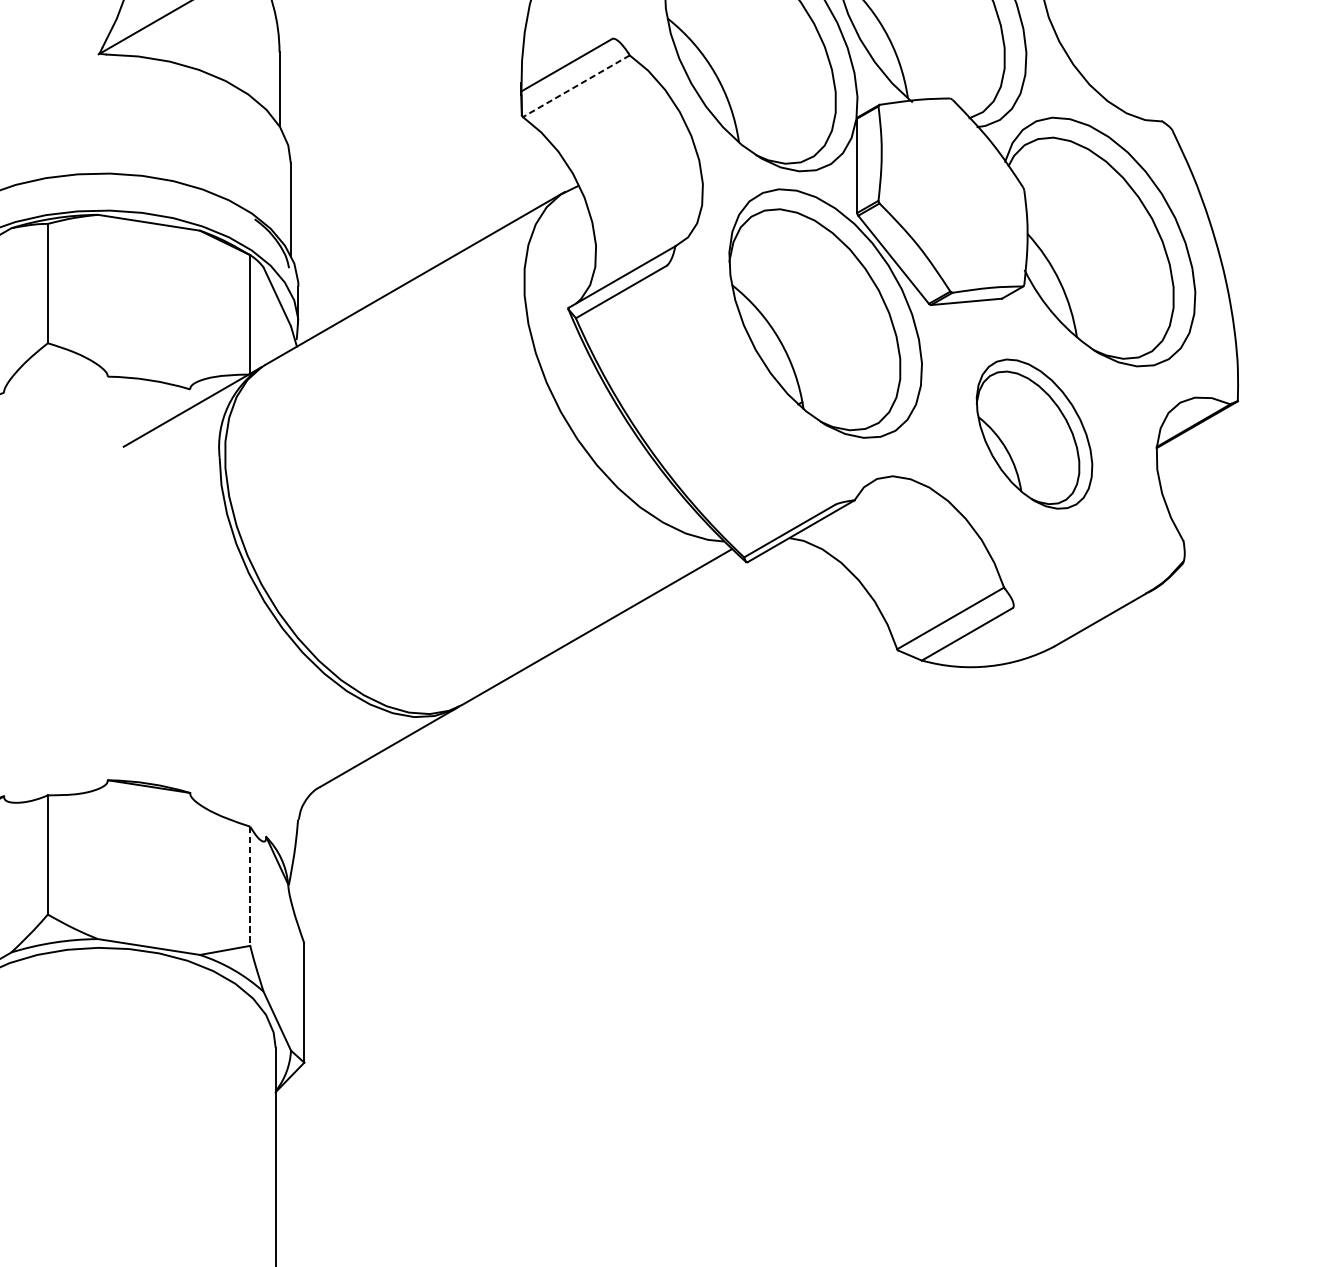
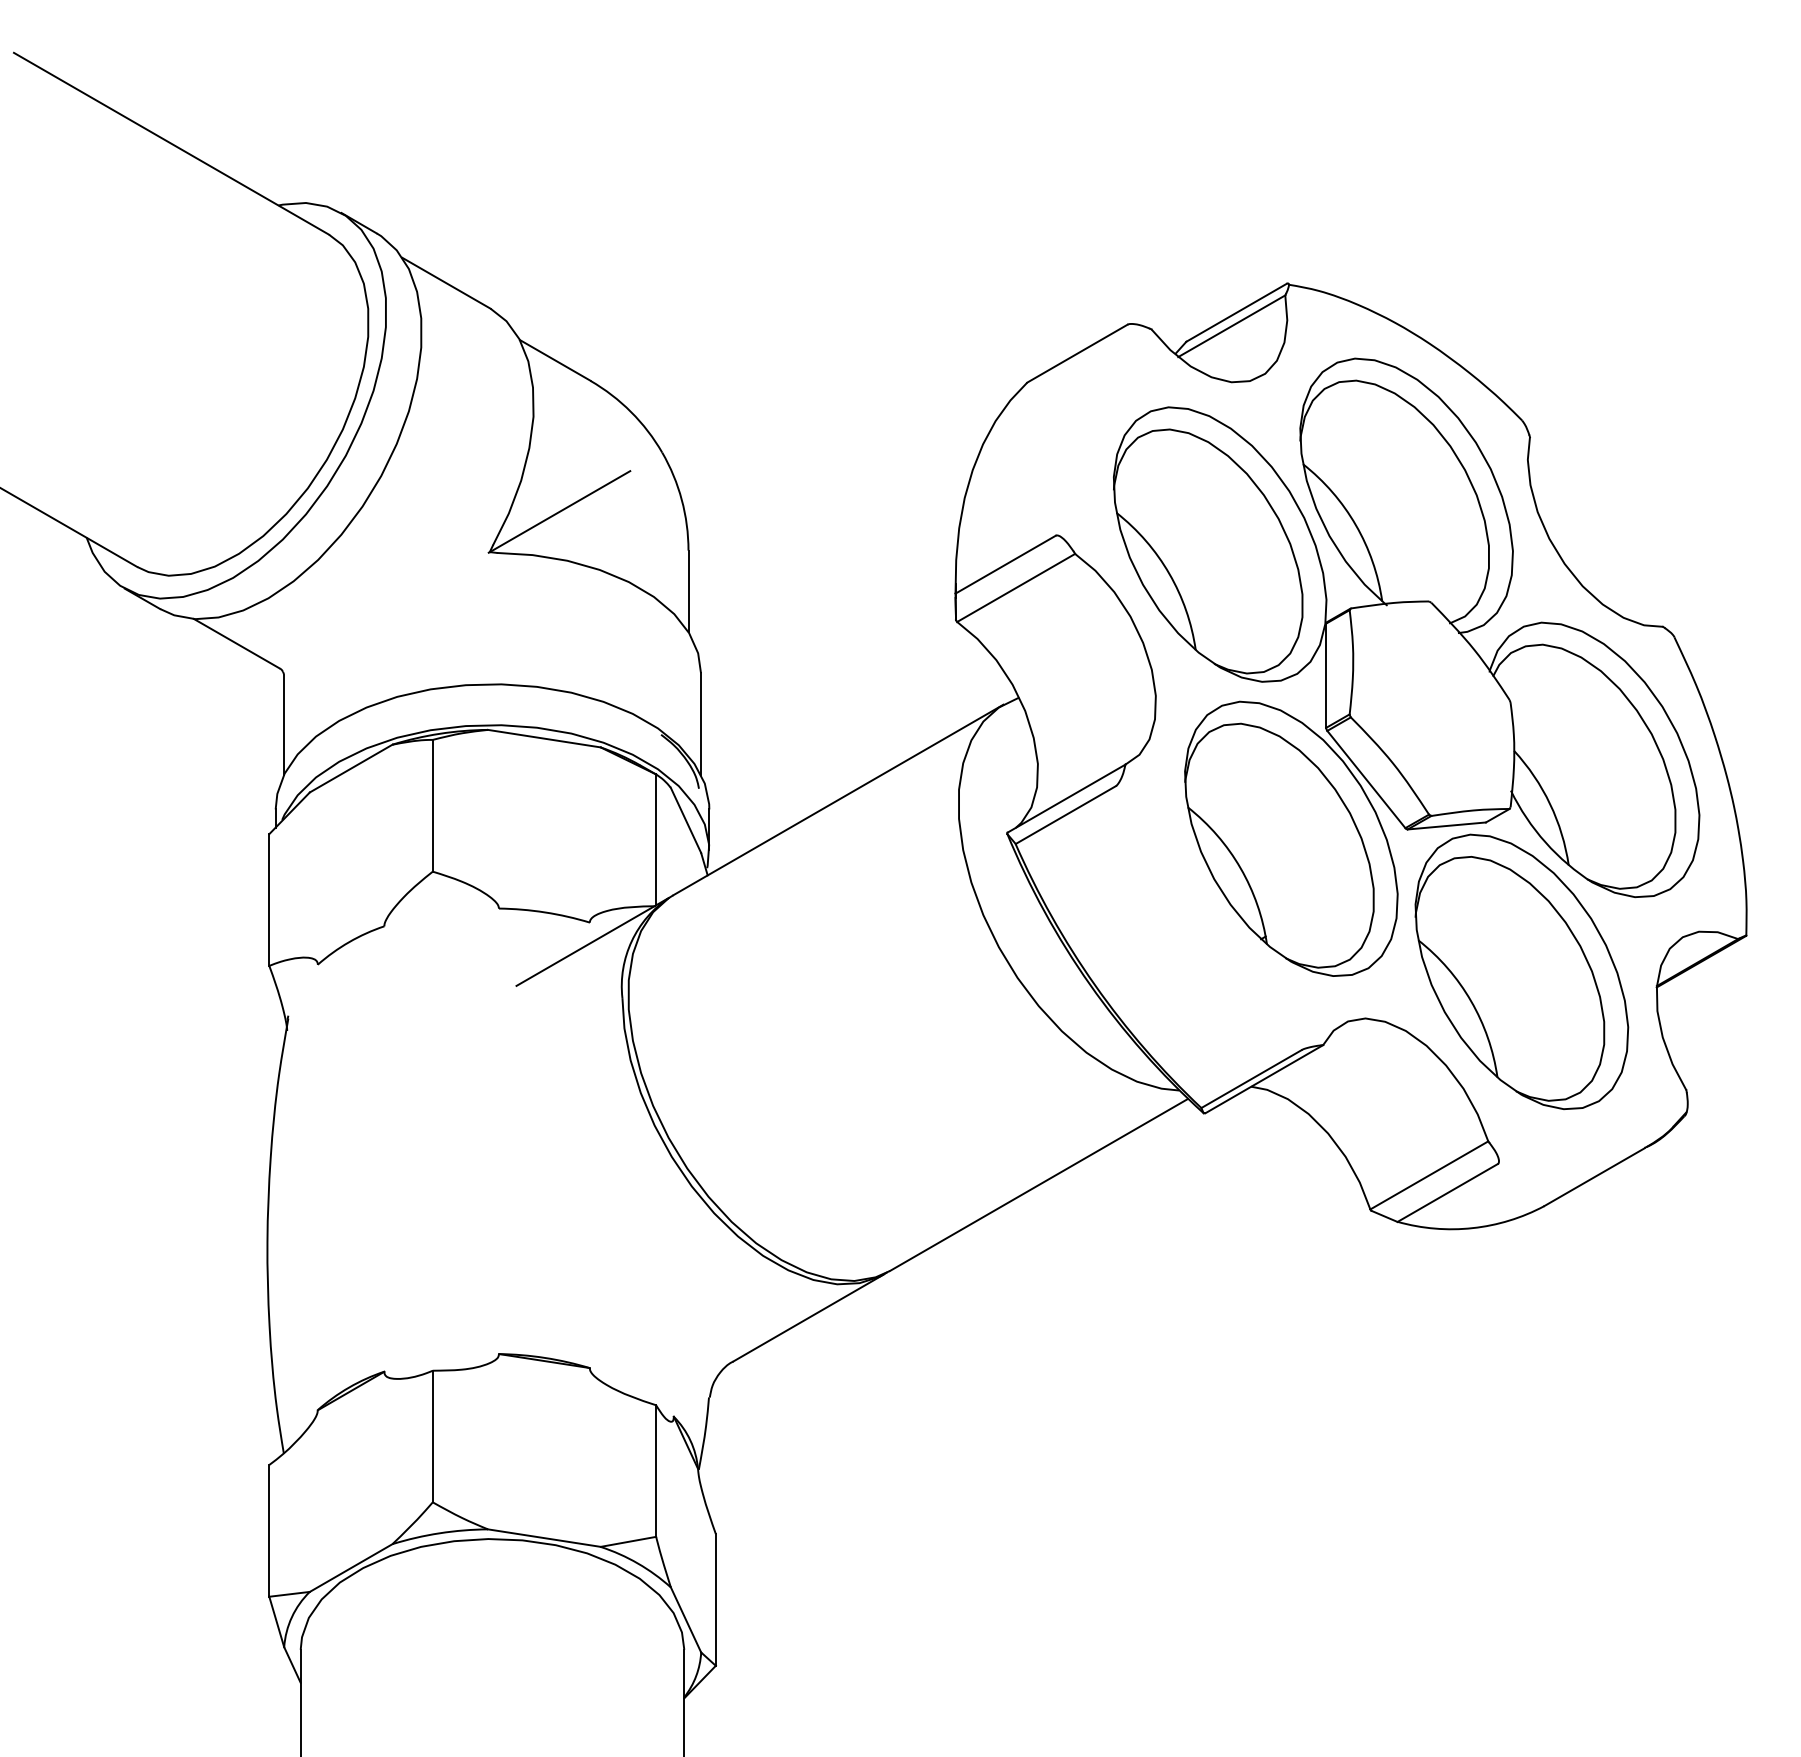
line: (575, 86) -> (1015, 588), dashed -> solid
part: (1034, 433) -> (1521, 971), size x1.67
line: (250, 886) -> (656, 1471), dashed -> solid

